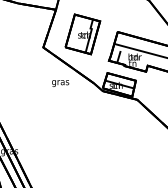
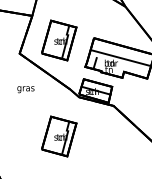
text: (60, 83) -> (25, 89), moved
part: (82, 130) -> (58, 136), added

